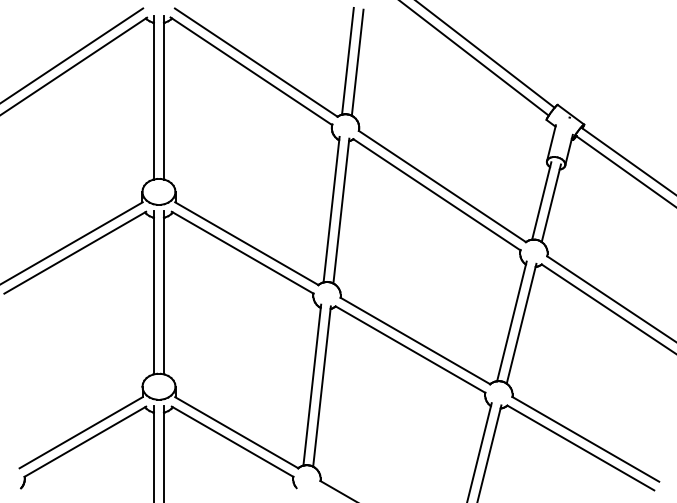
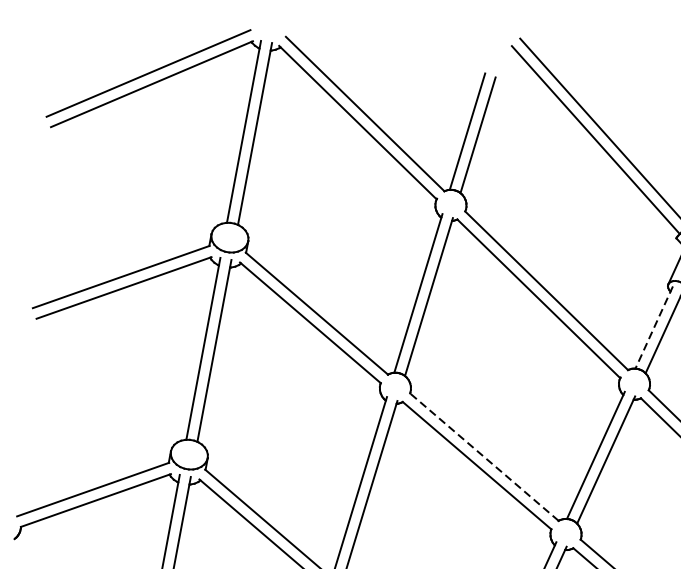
line: (541, 200) -> (654, 326), solid -> dashed
line: (414, 340) -> (483, 456), solid -> dashed

